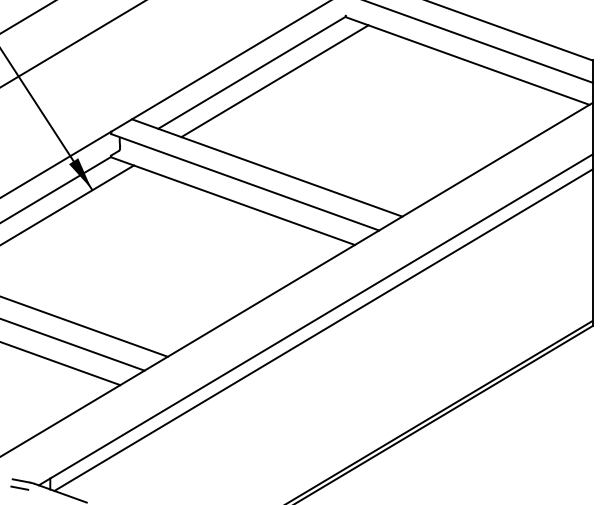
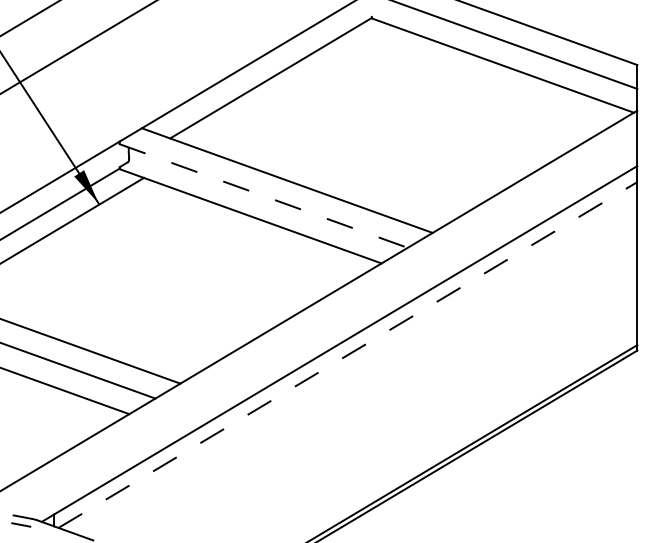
line: (274, 81) -> (295, 87), removed
line: (245, 182) -> (263, 196), solid -> dashed
line: (323, 329) -> (347, 354), solid -> dashed

